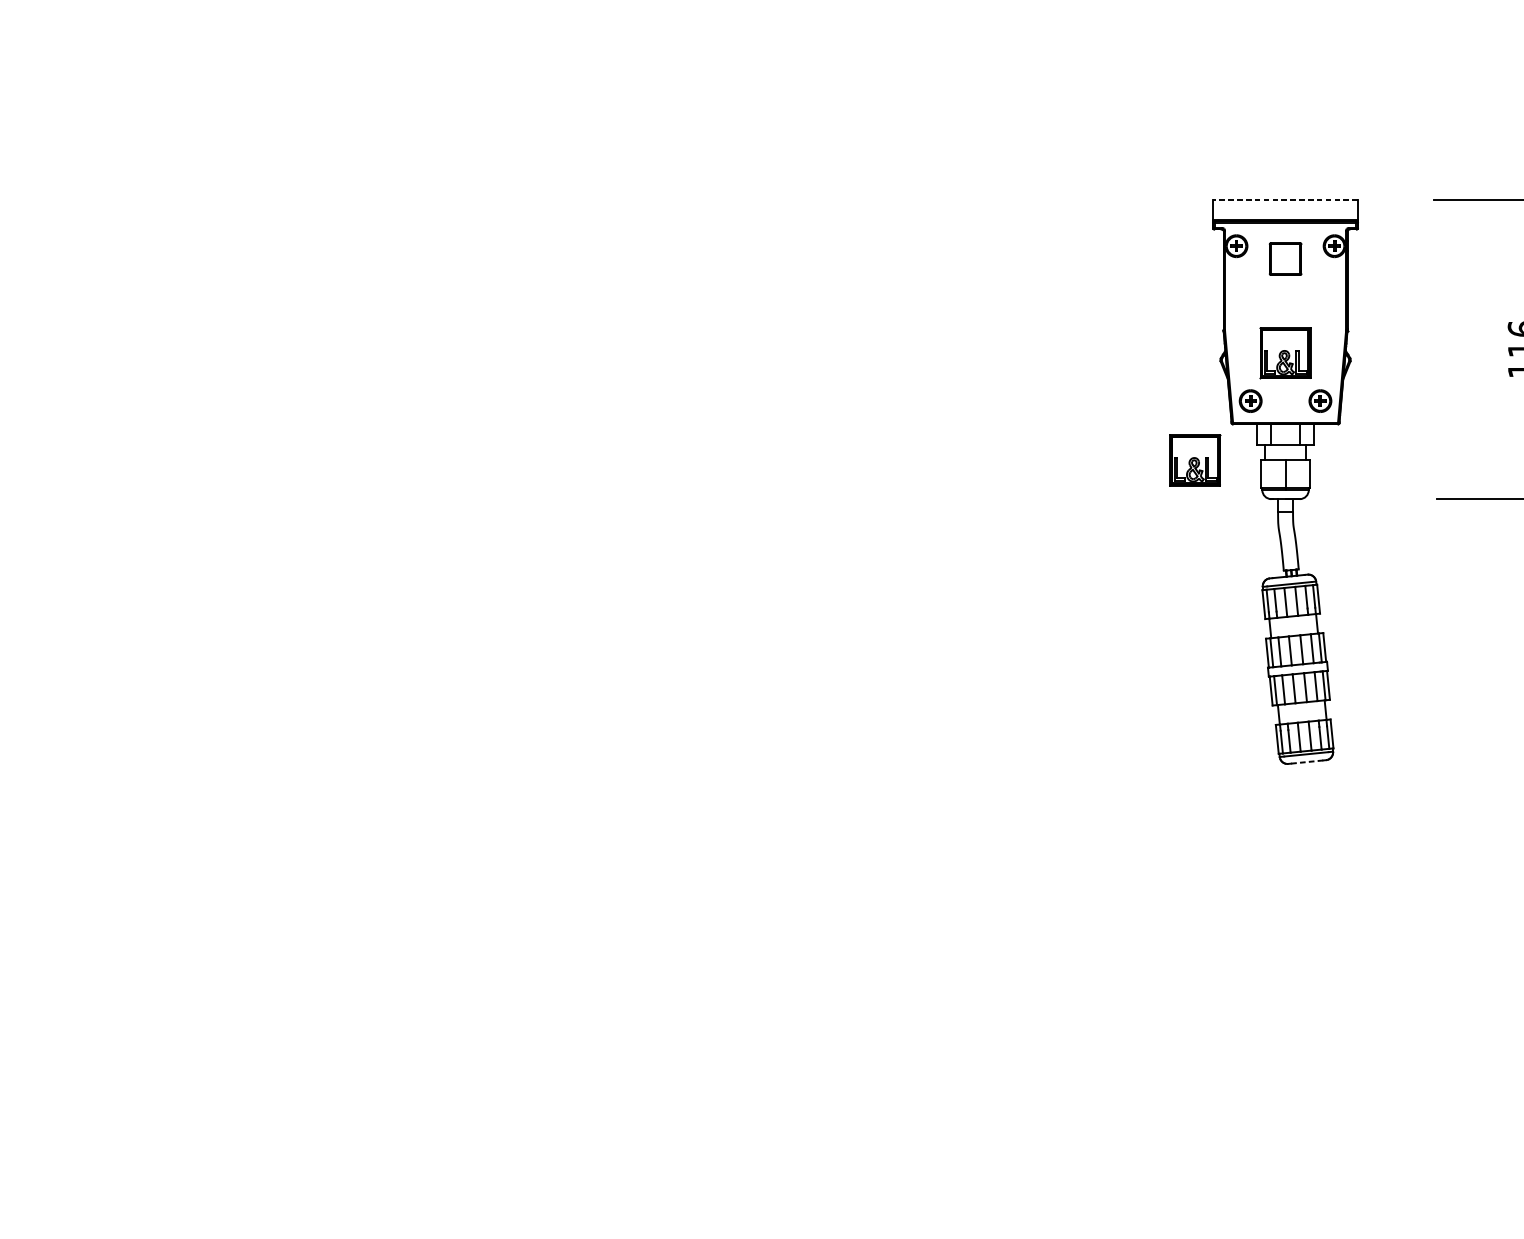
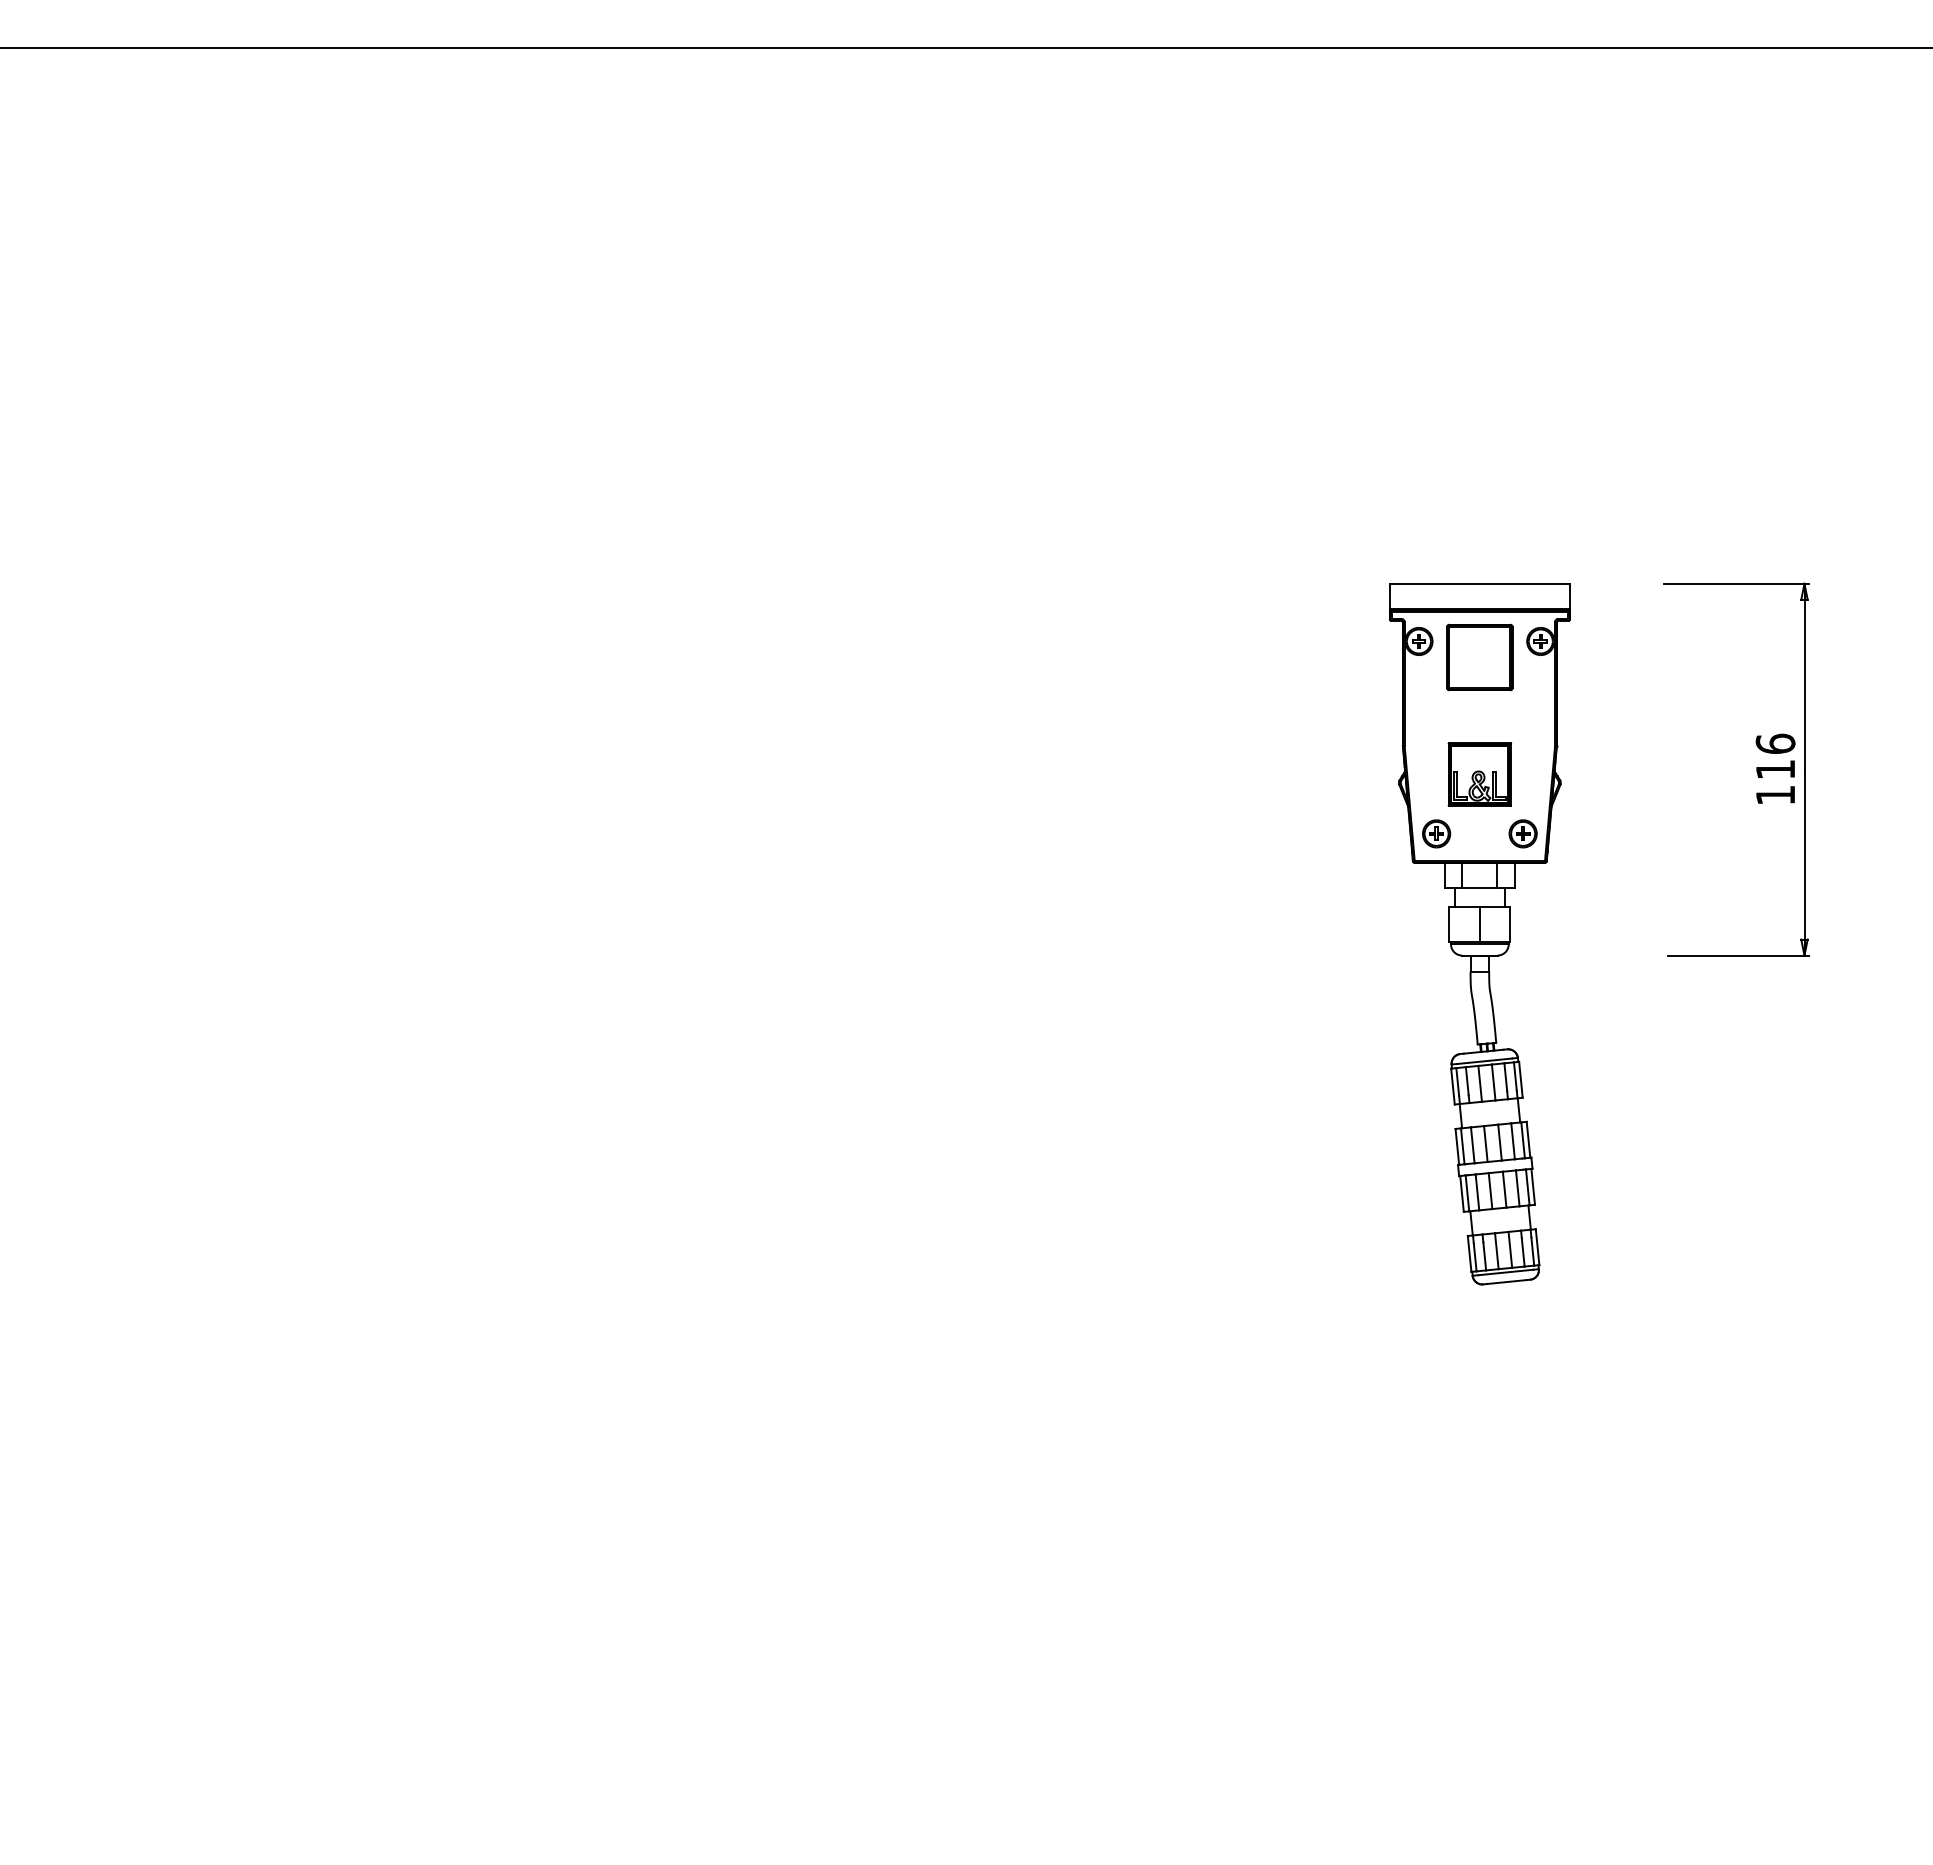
line: (1285, 199) -> (1479, 583), dashed -> solid
part: (1285, 259) -> (1479, 657), size x1.67
part: (1195, 460) -> (1367, 907), removed
line: (1307, 762) -> (1506, 1282), dashed -> solid

